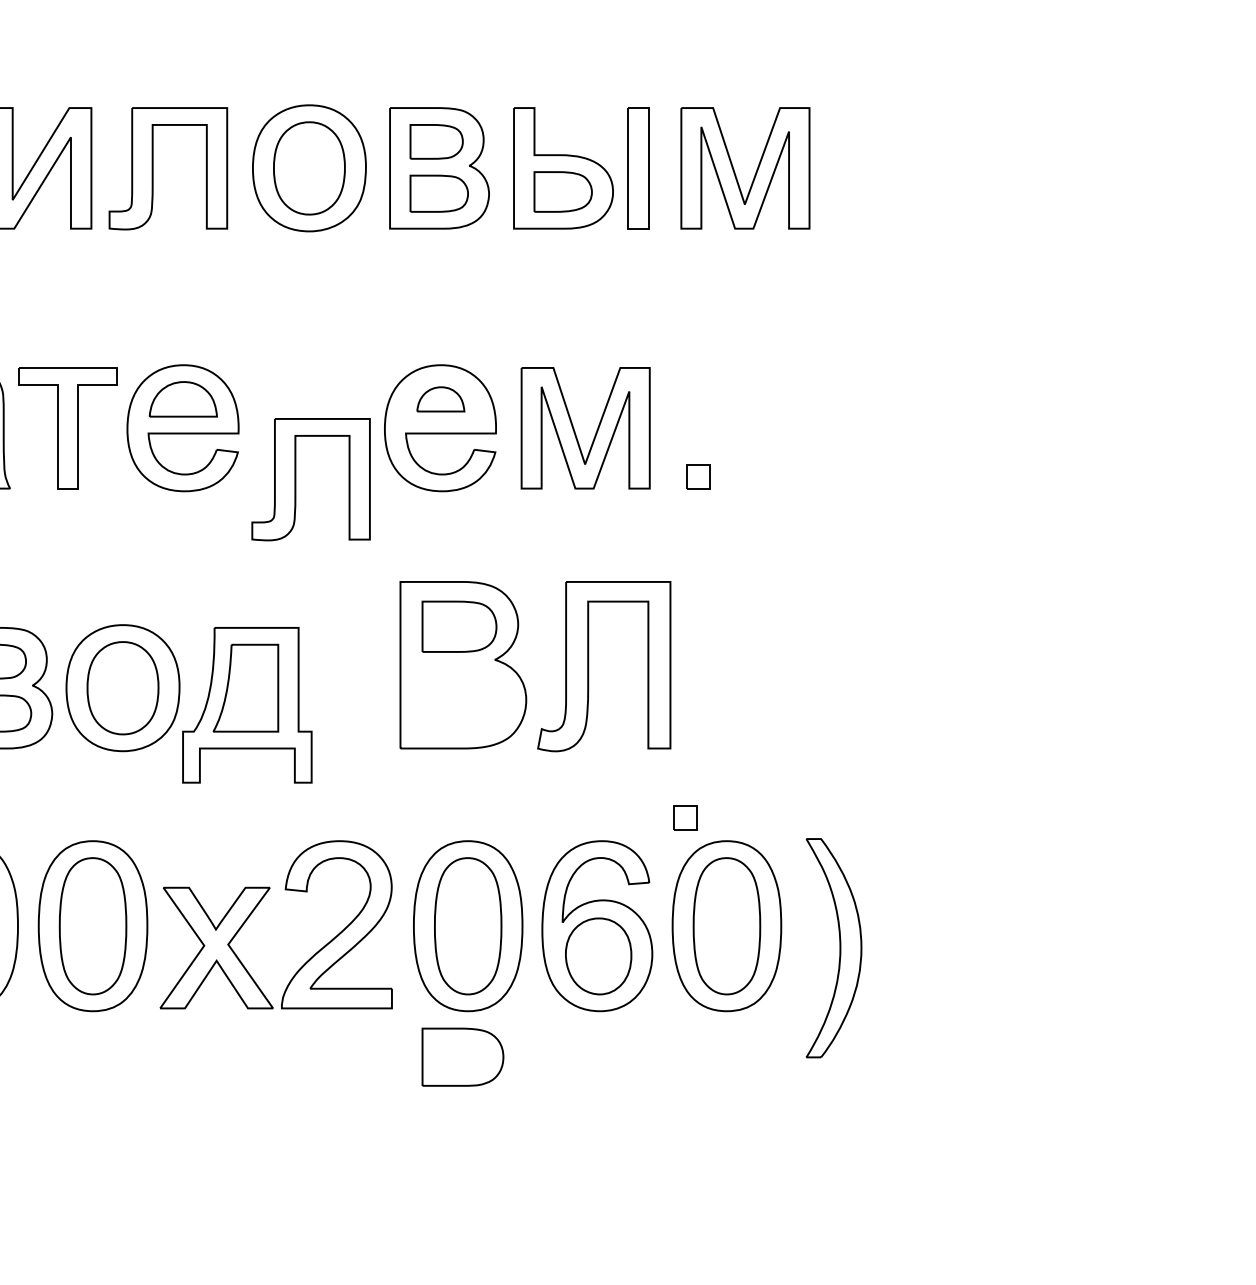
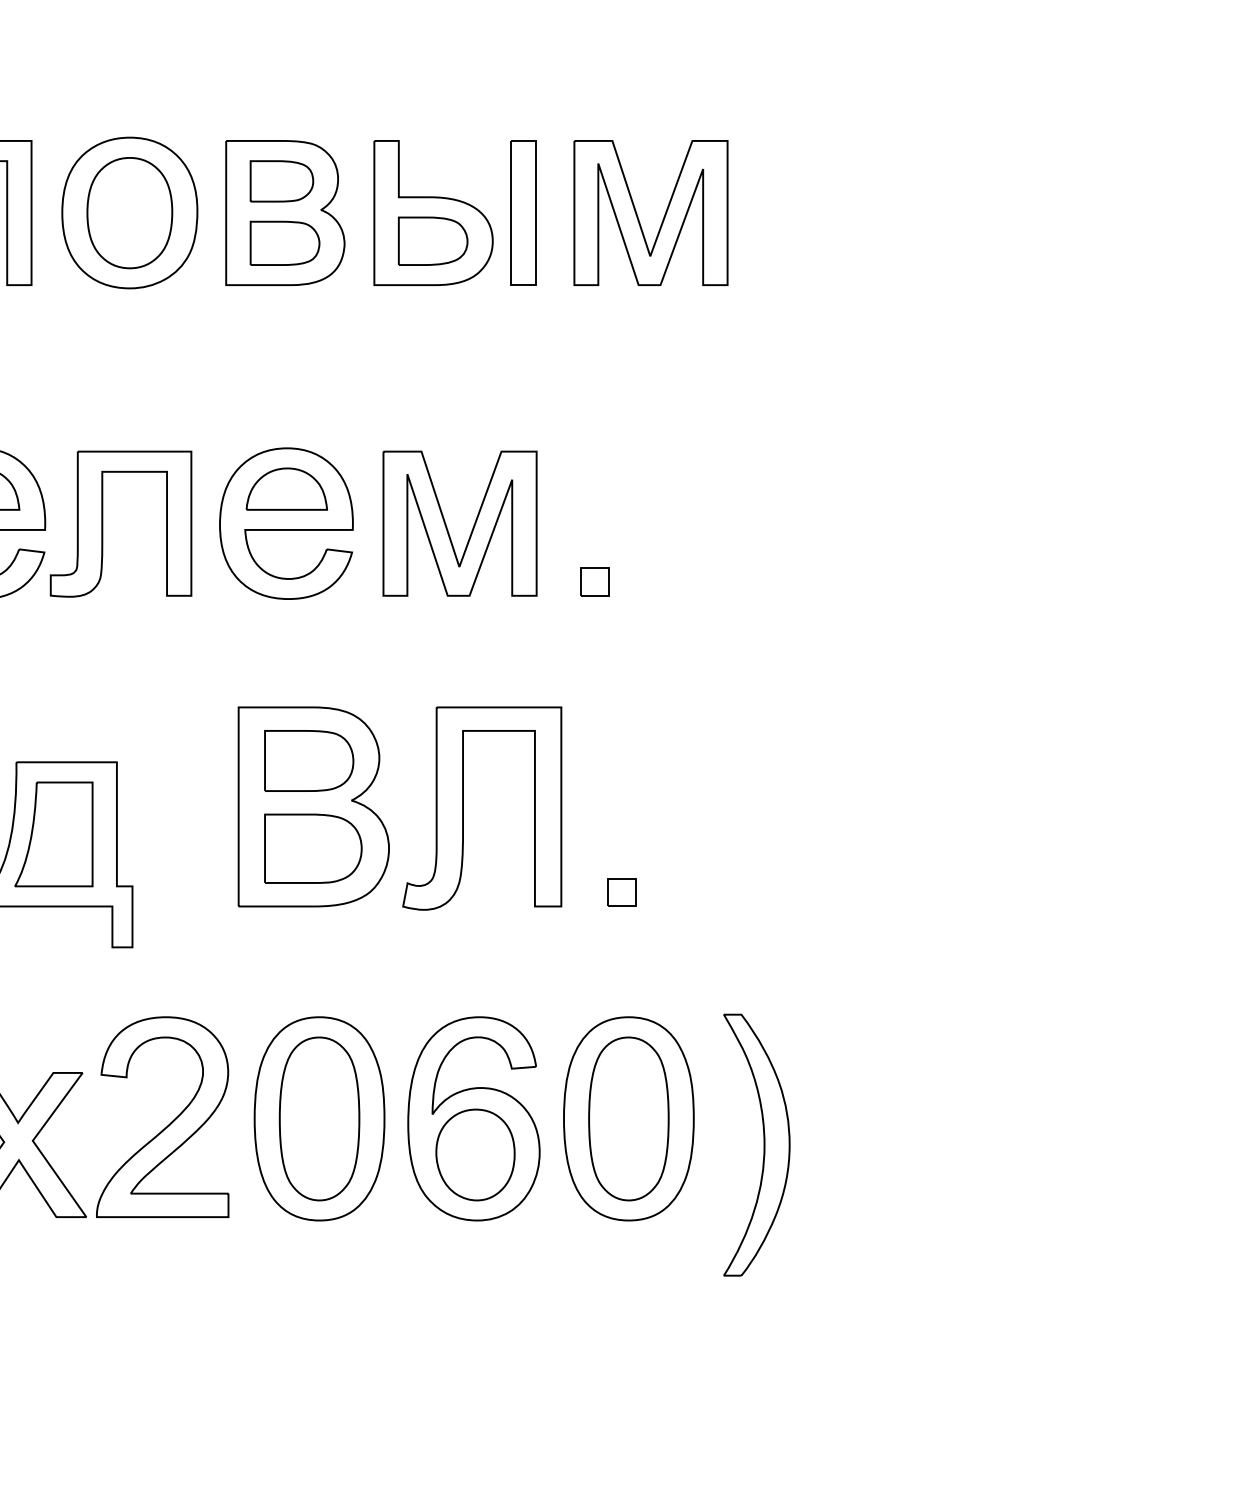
part: (440, 399) -> (286, 489), size x1.43
part: (296, 479) -> (103, 523), moved
part: (685, 817) -> (622, 892), moved
part: (462, 1056) -> (312, 847), moved

